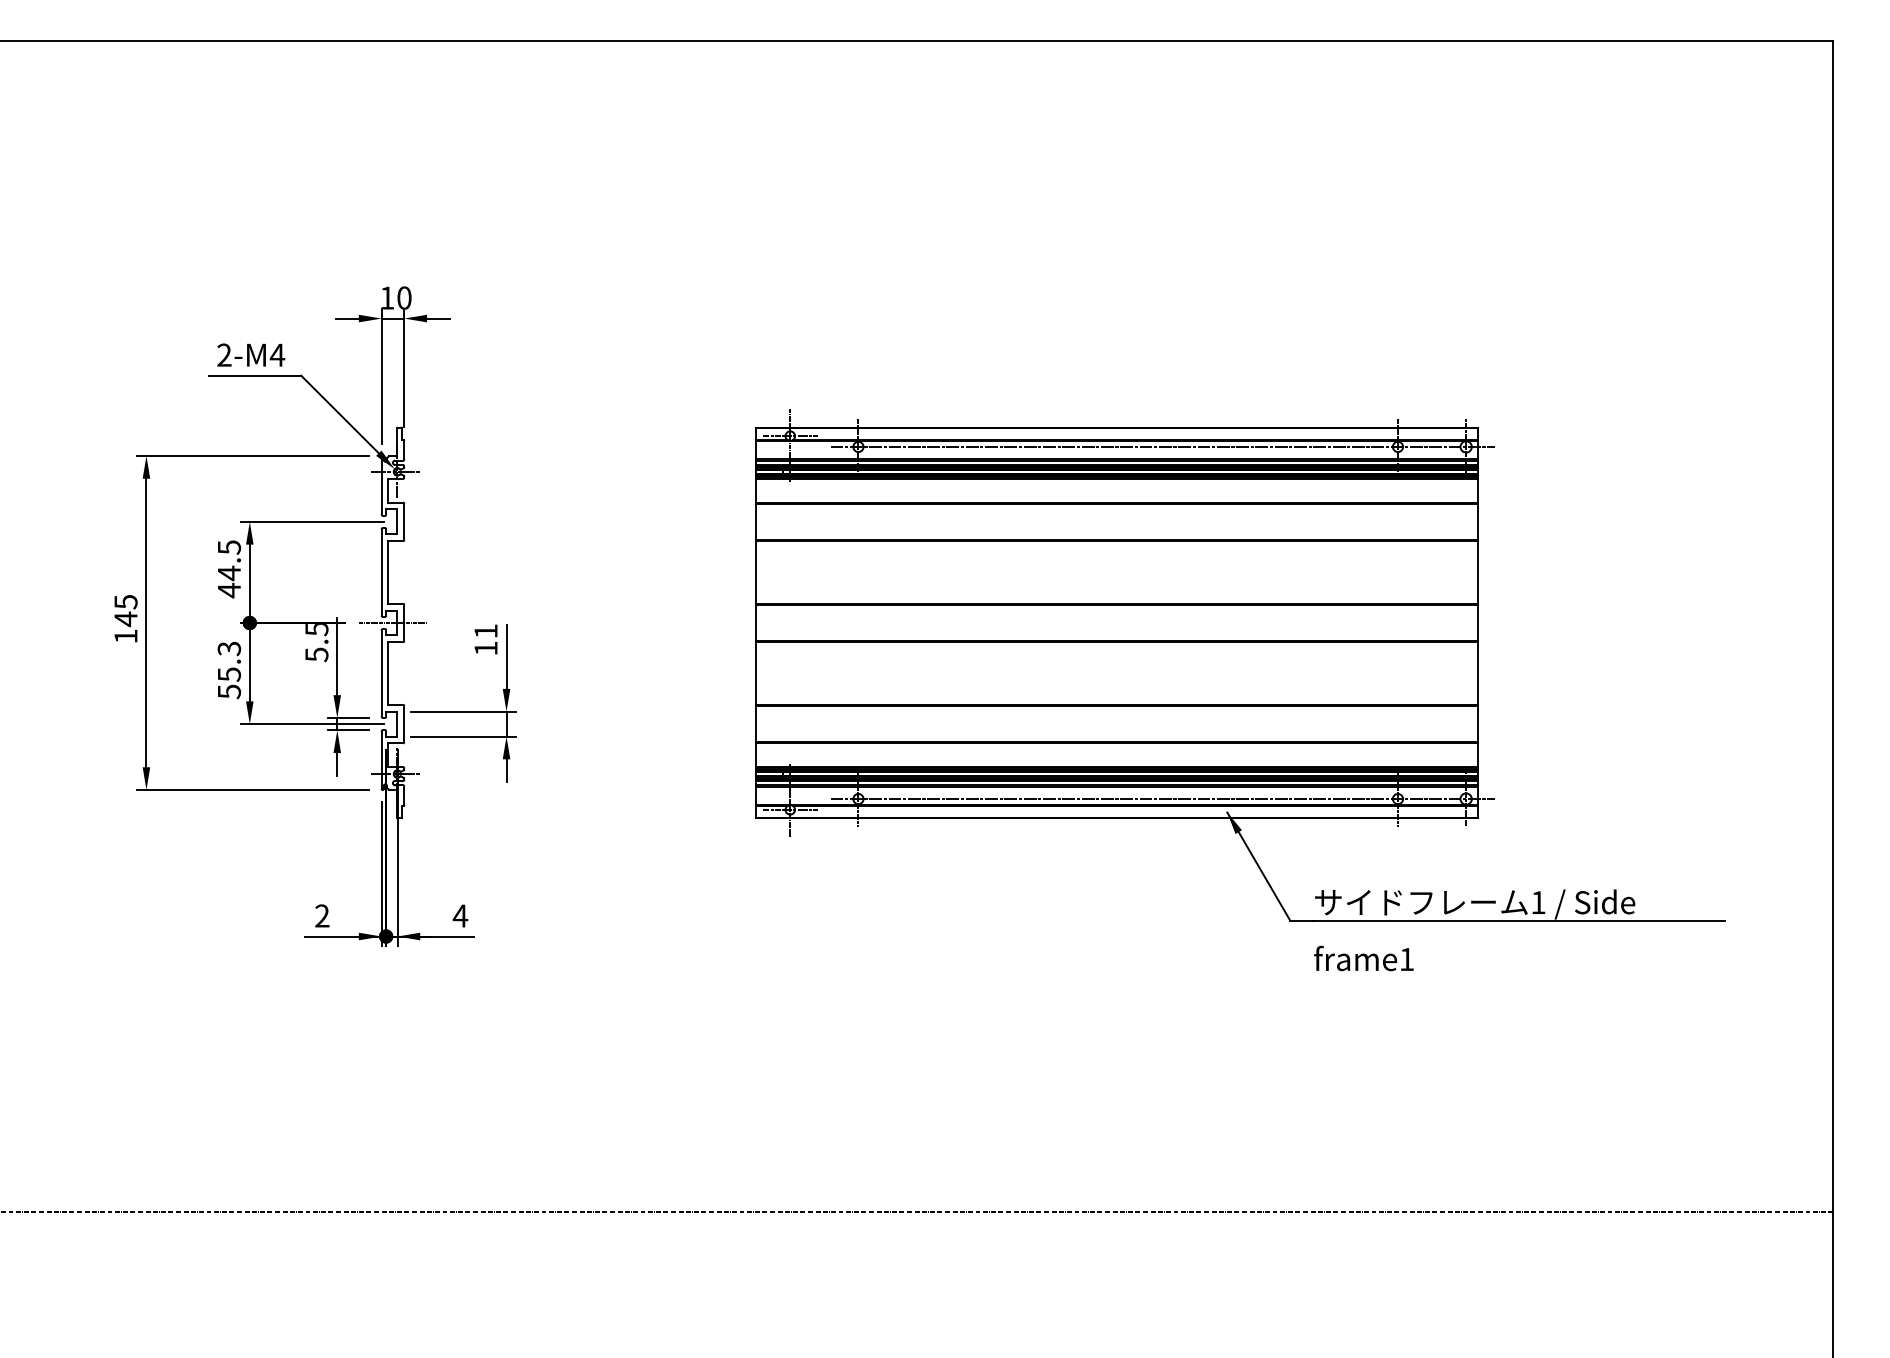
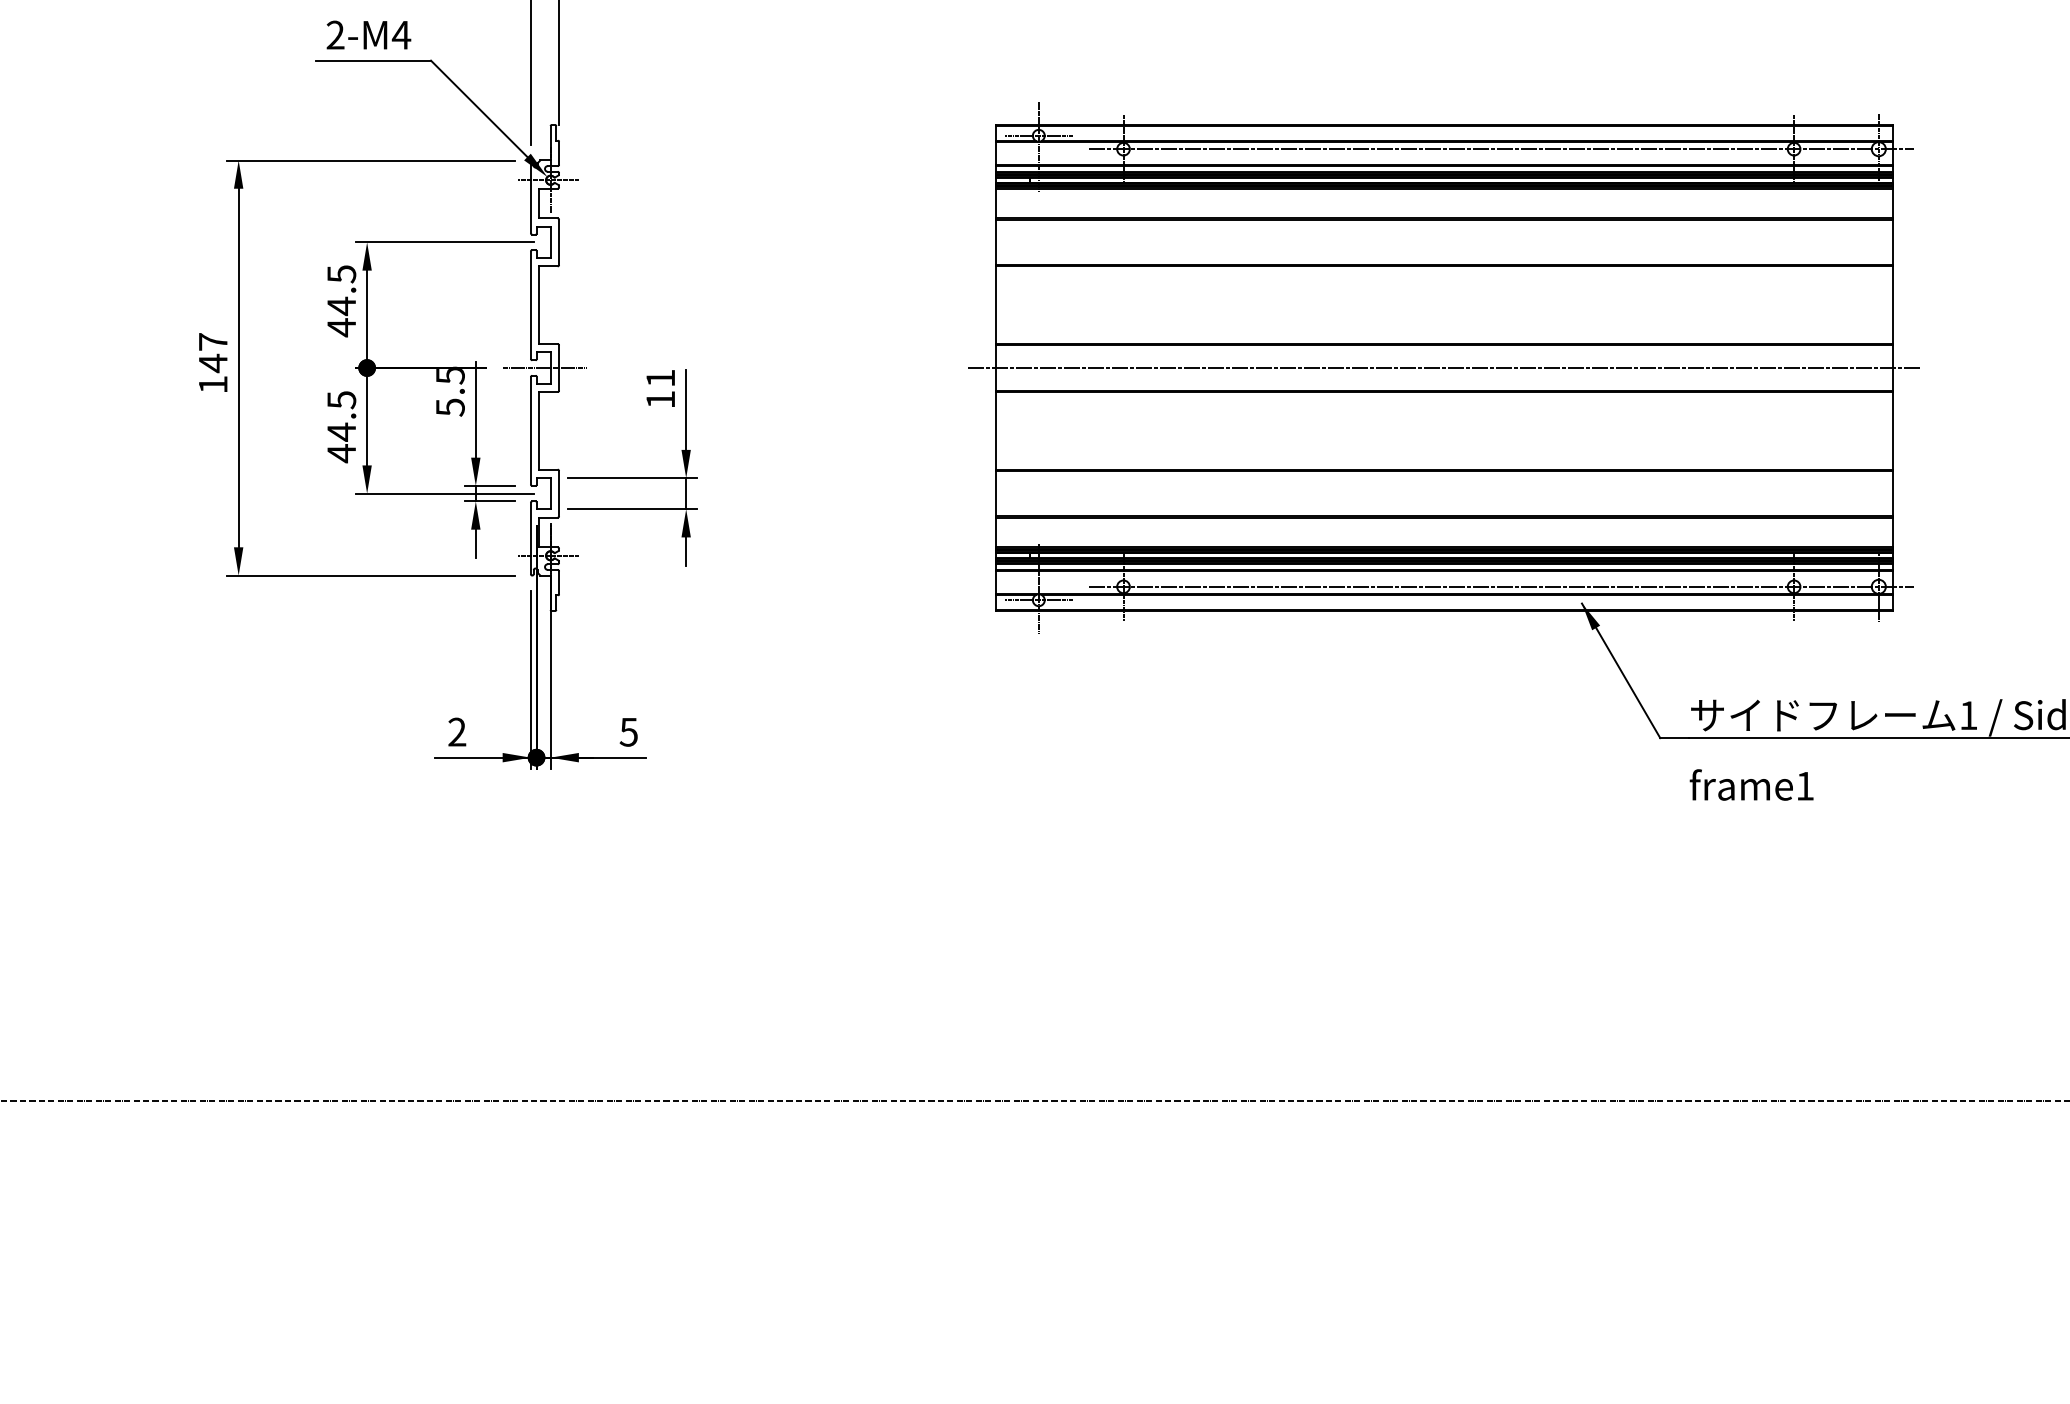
text: (125, 601) -> (212, 341), 145 -> 147
line: (1116, 623) -> (1444, 368), added
text: (229, 670) -> (341, 427), 55.3 -> 44.5
text: (460, 915) -> (628, 731), 4 -> 5

